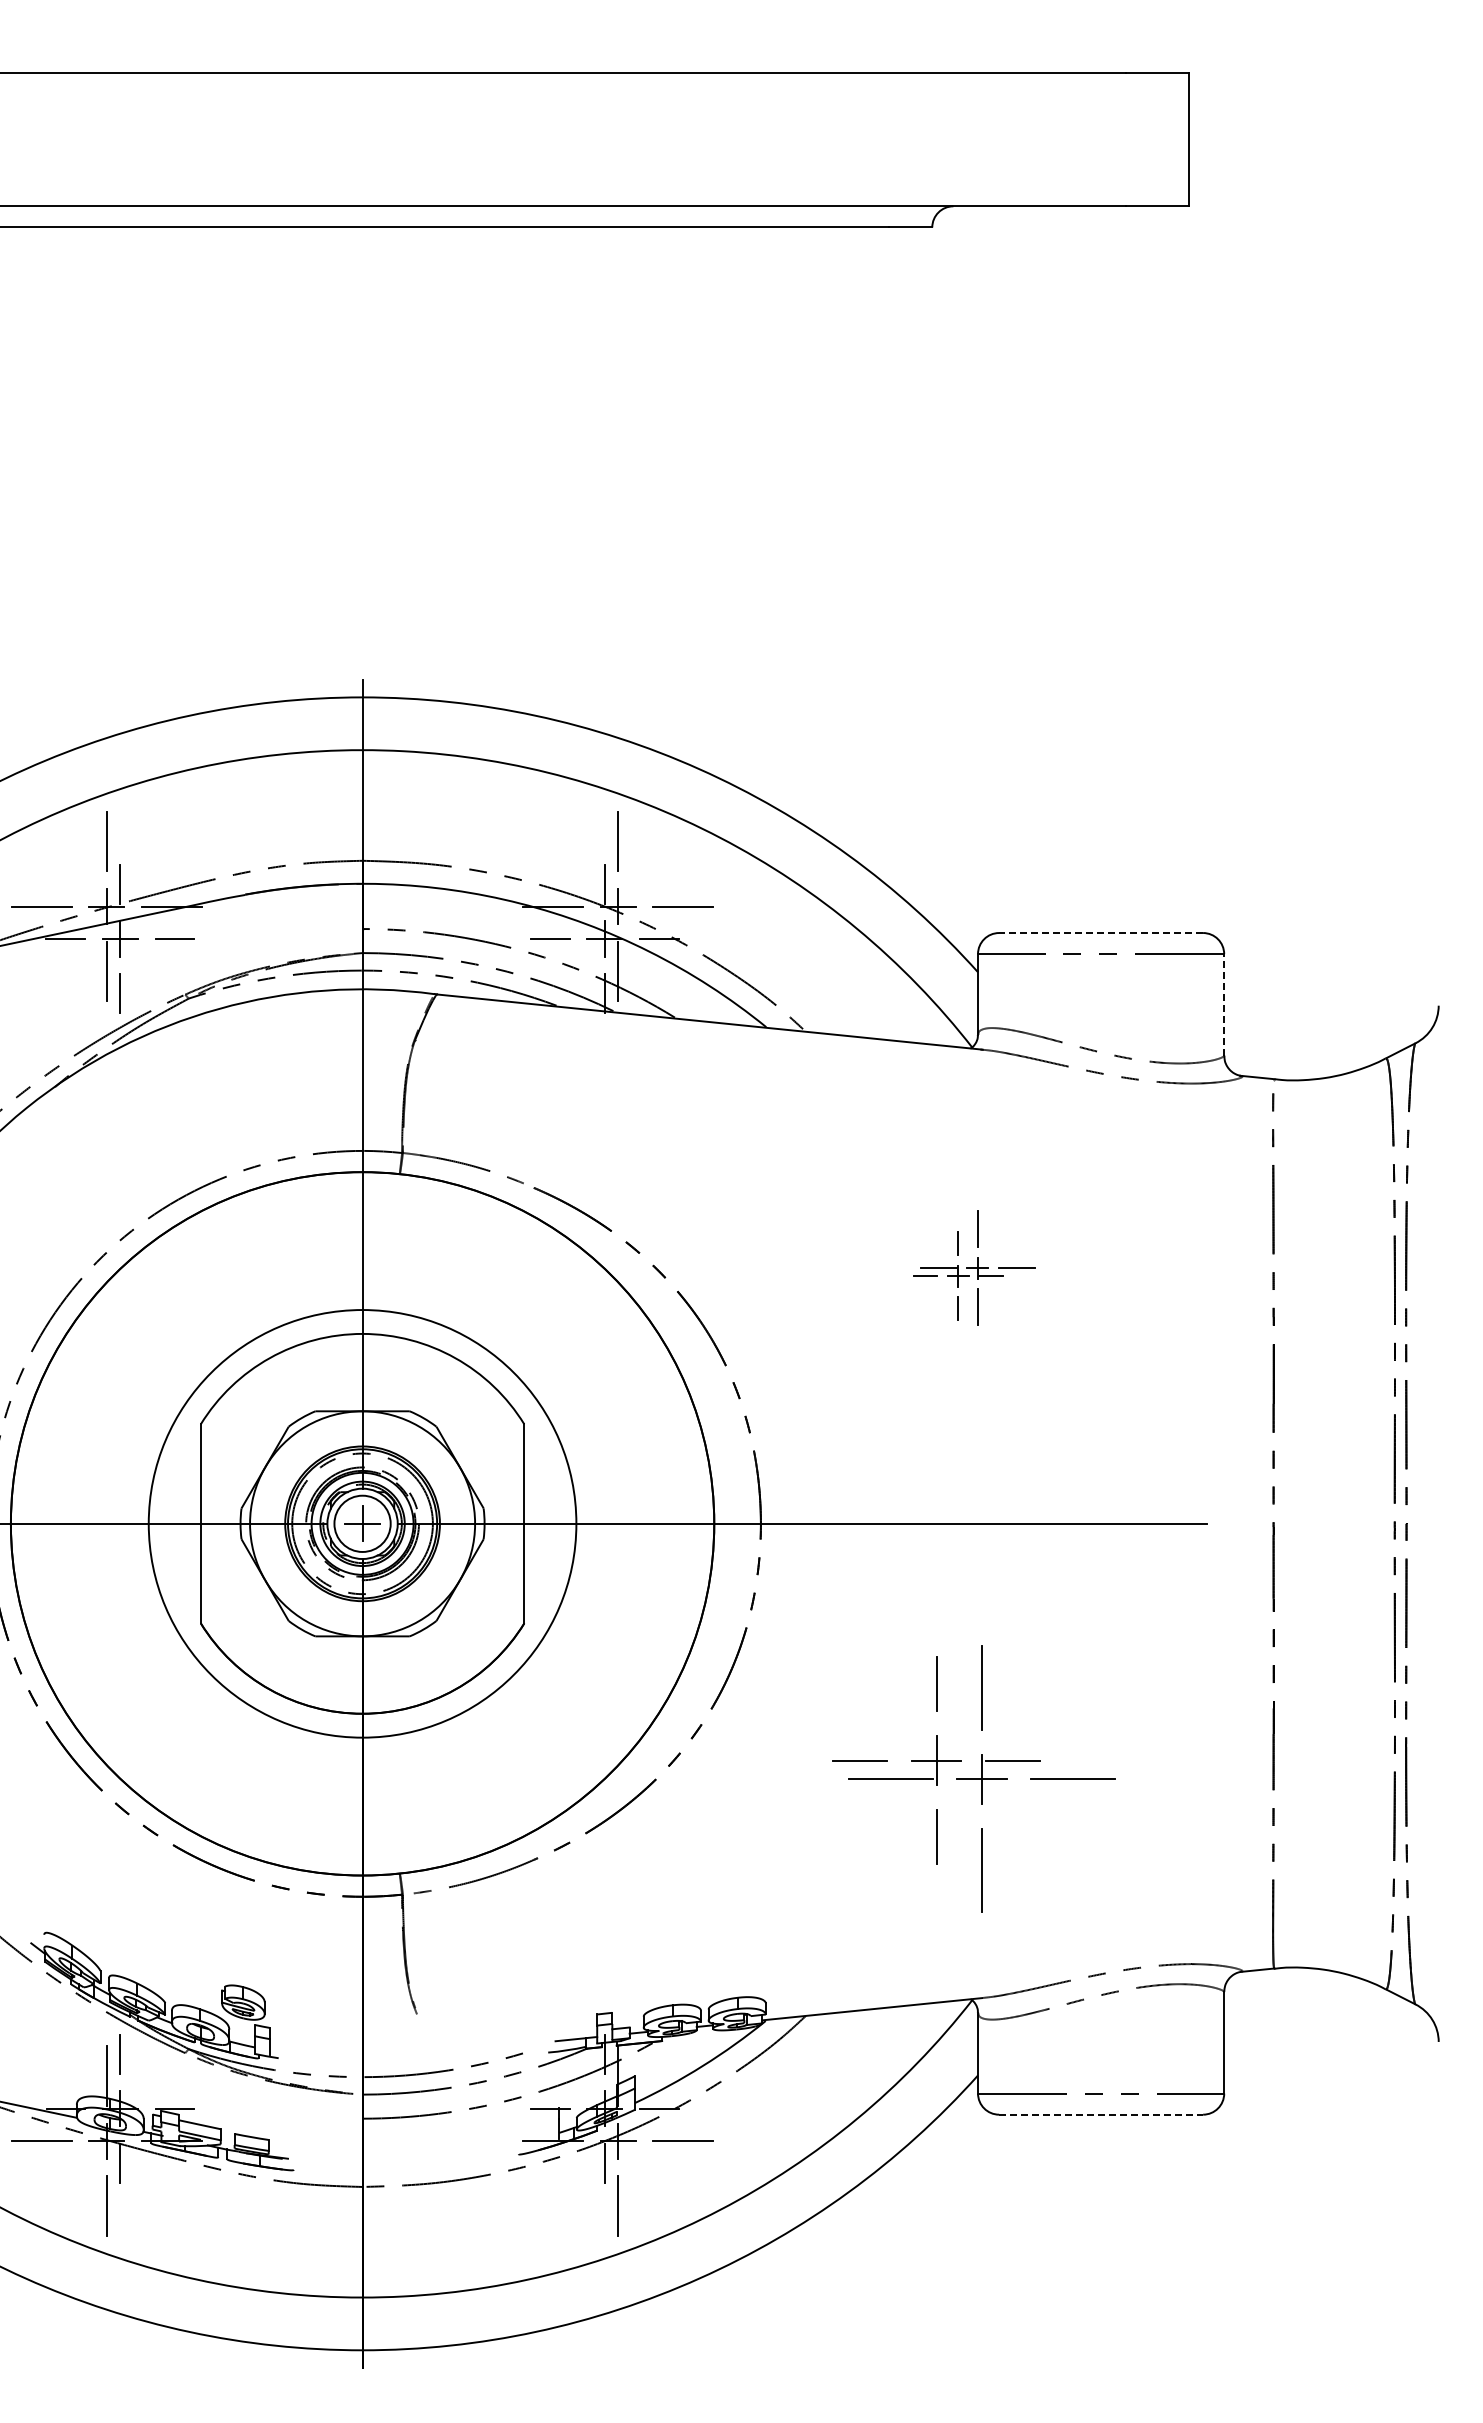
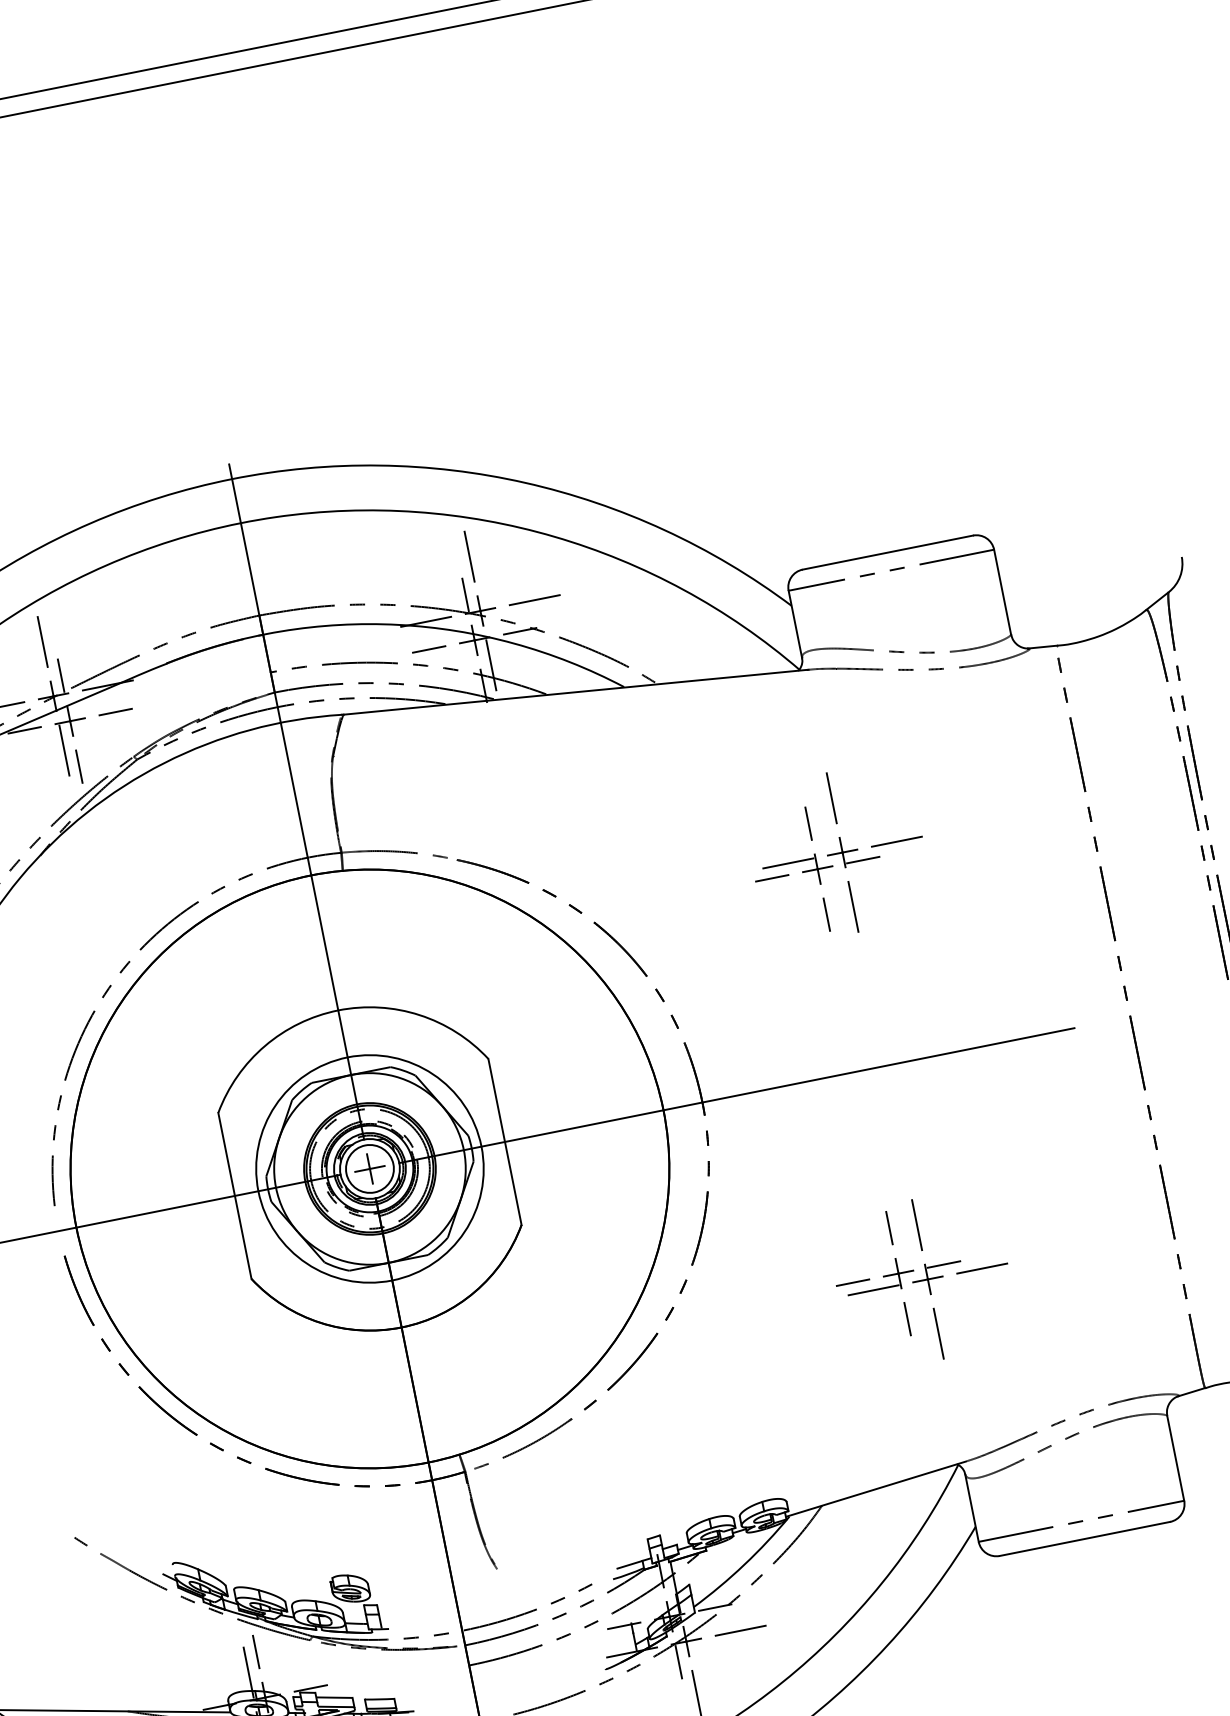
line: (1101, 933) -> (888, 552), dashed -> solid
line: (1224, 1004) -> (1002, 591), dashed -> solid
part: (974, 1267) -> (837, 852), size x1.67
circle: (362, 1523) -> (369, 1168), size x0.62
part: (974, 1779) -> (923, 1280), size x0.71
line: (1101, 2114) -> (1085, 1538), dashed -> solid

